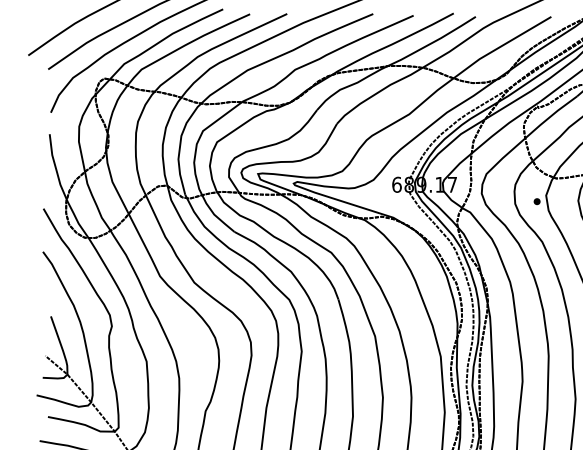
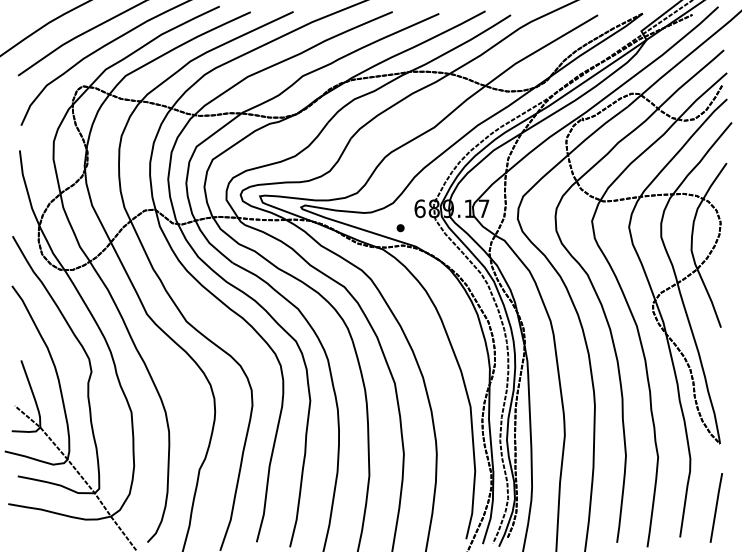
part: (537, 201) -> (400, 228), moved

